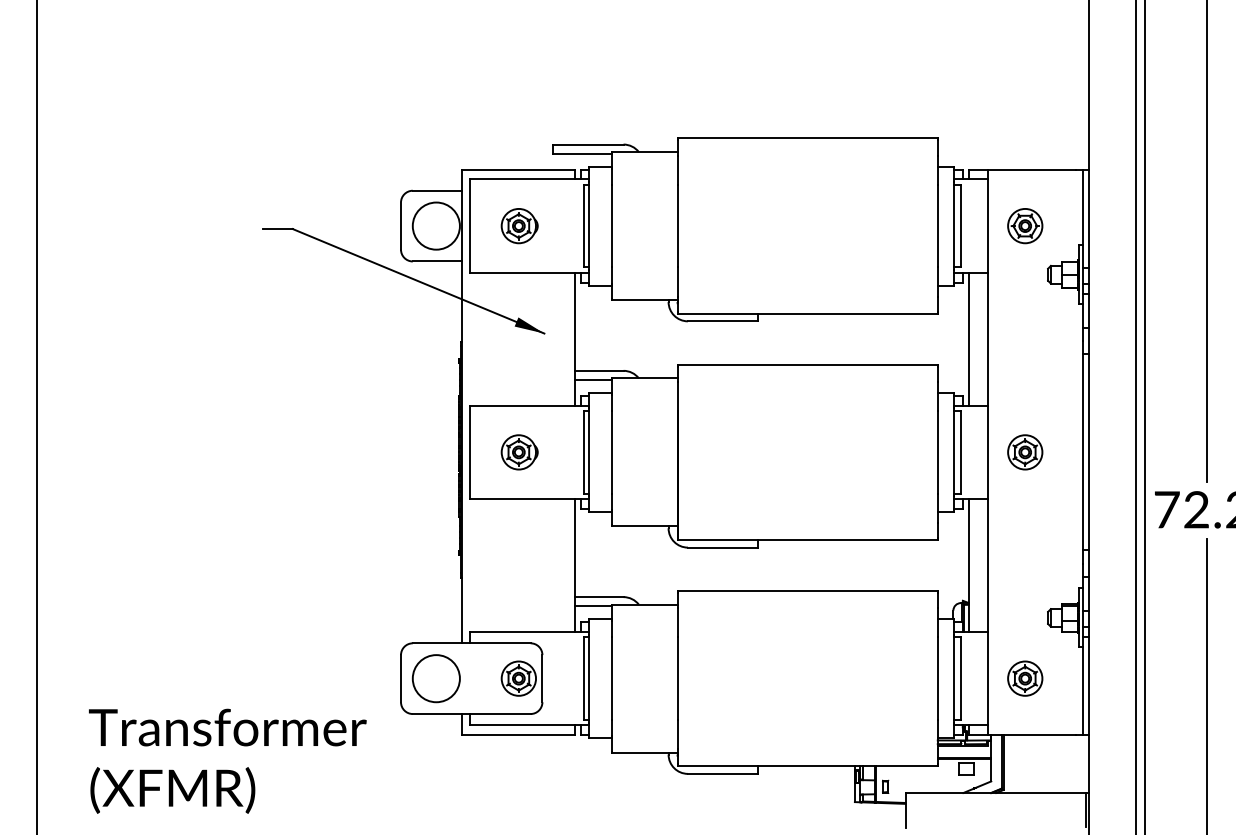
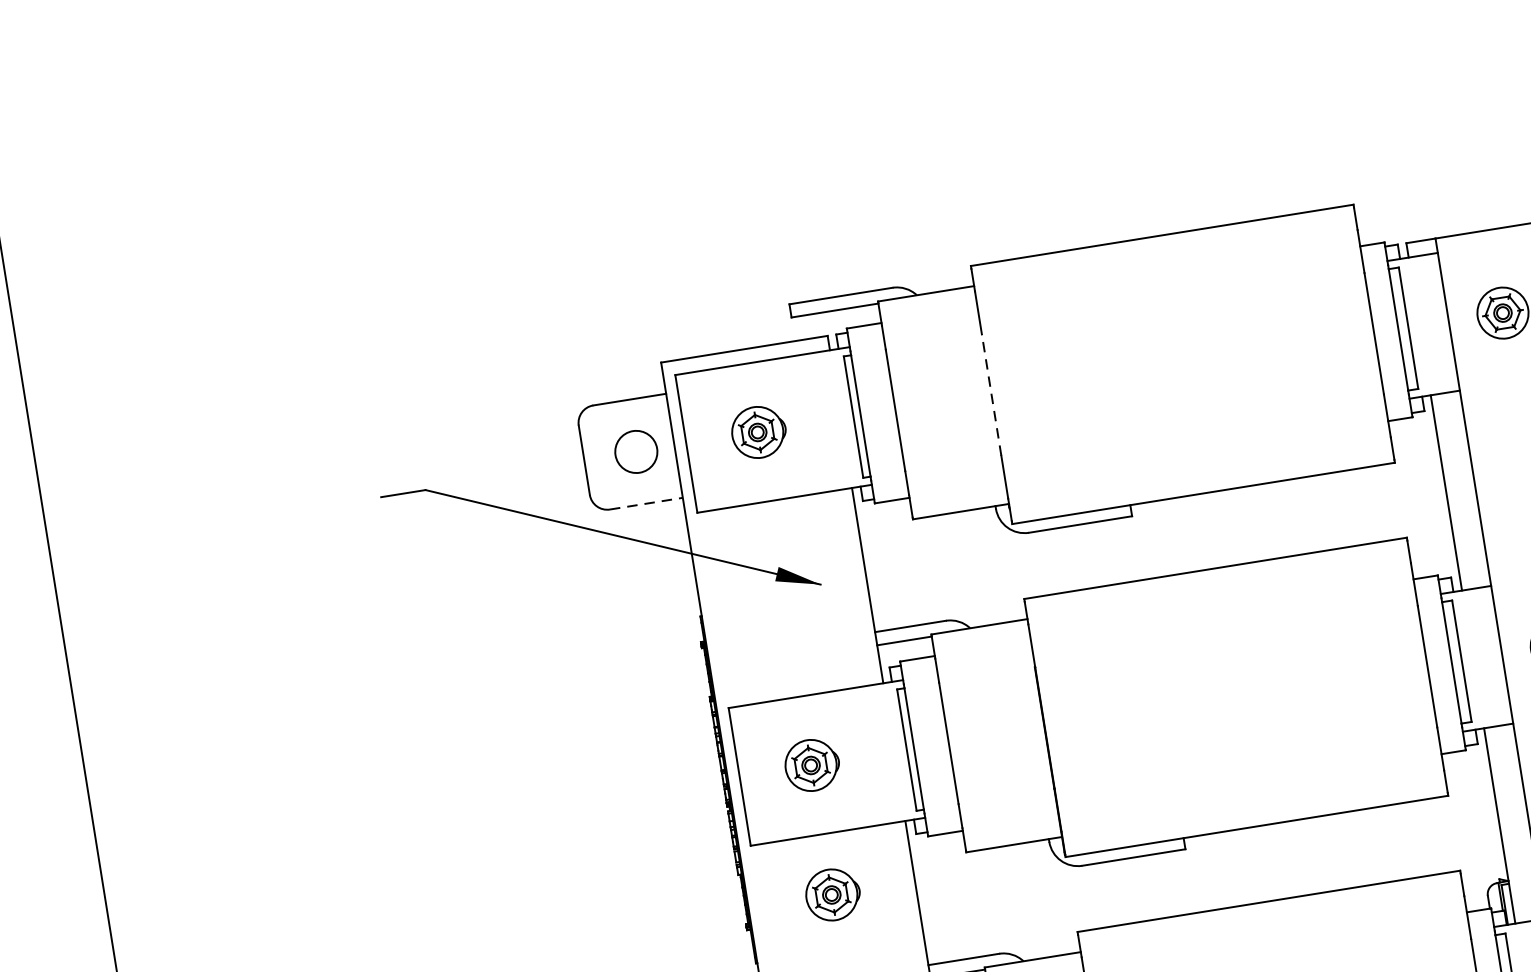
circle: (435, 225) -> (634, 451), size x0.6
line: (677, 225) -> (991, 394), solid -> dashed
line: (437, 261) -> (646, 503), solid -> dashed
part: (519, 540) -> (832, 895), added

